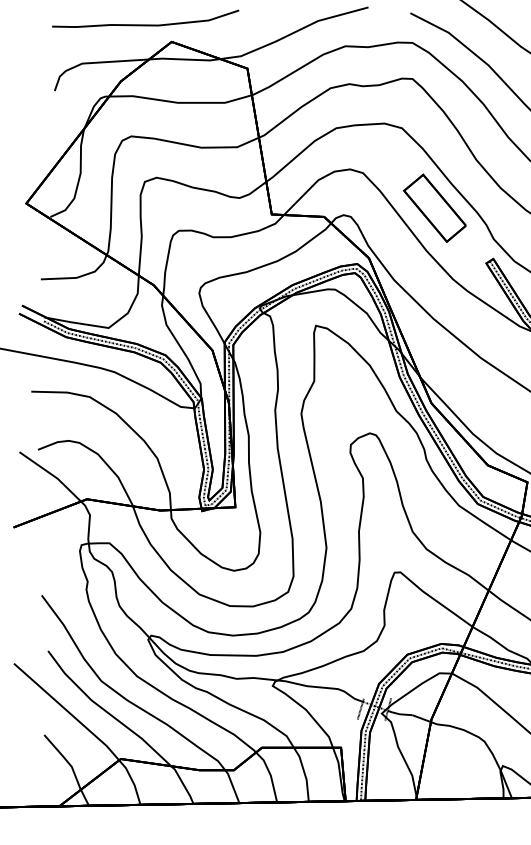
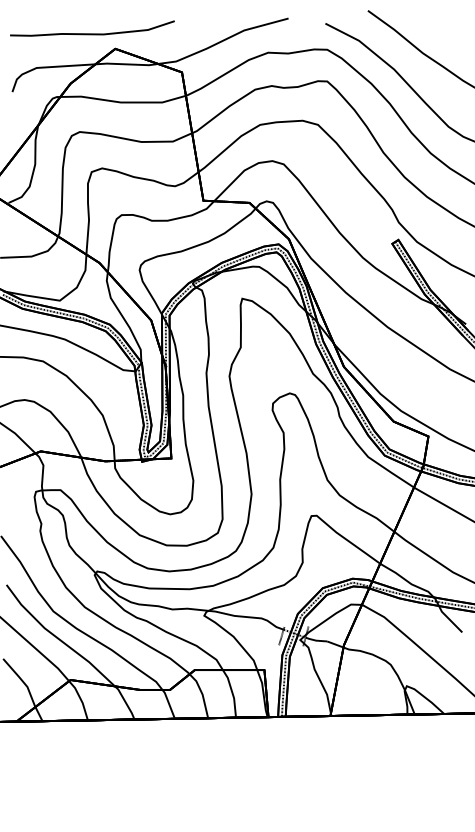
part: (434, 207) -> (346, 194), removed

